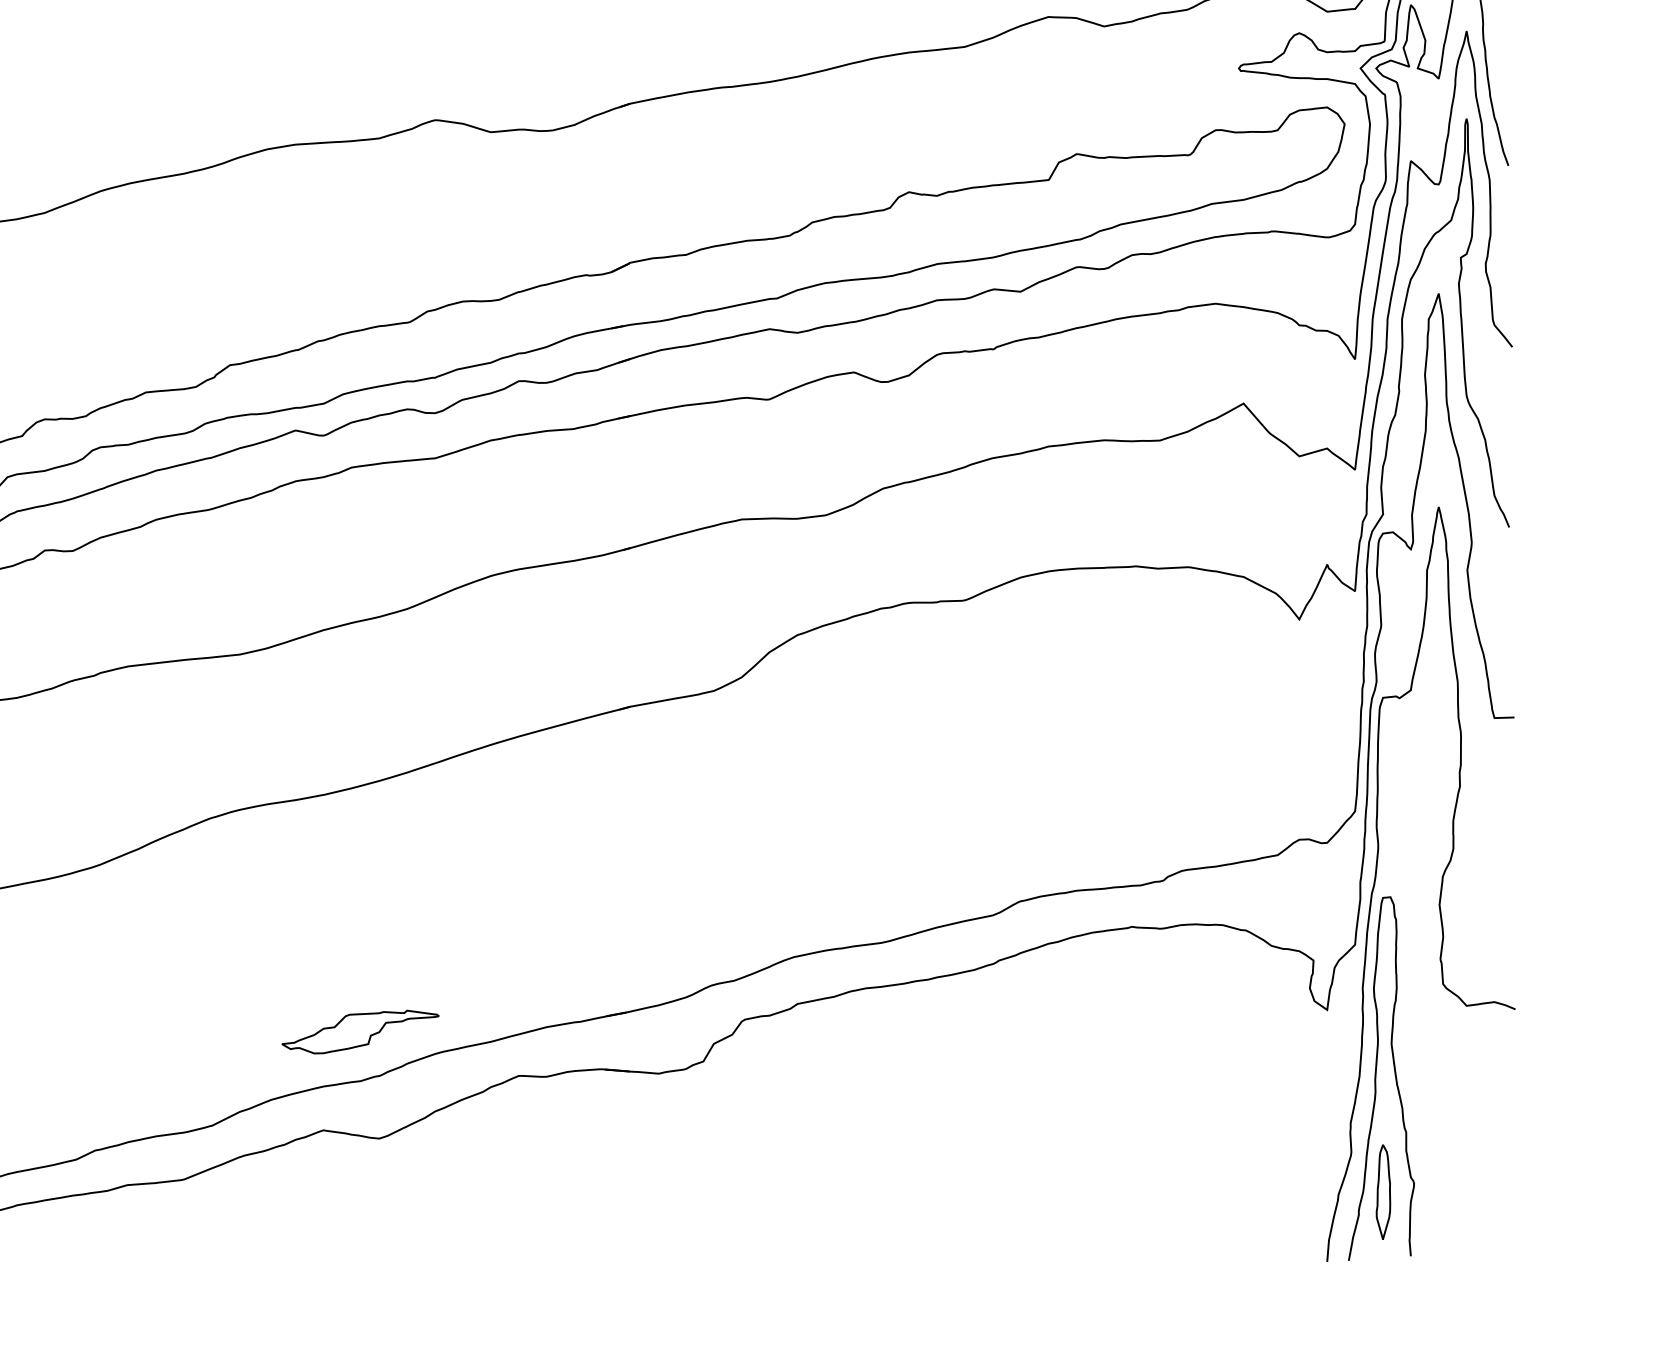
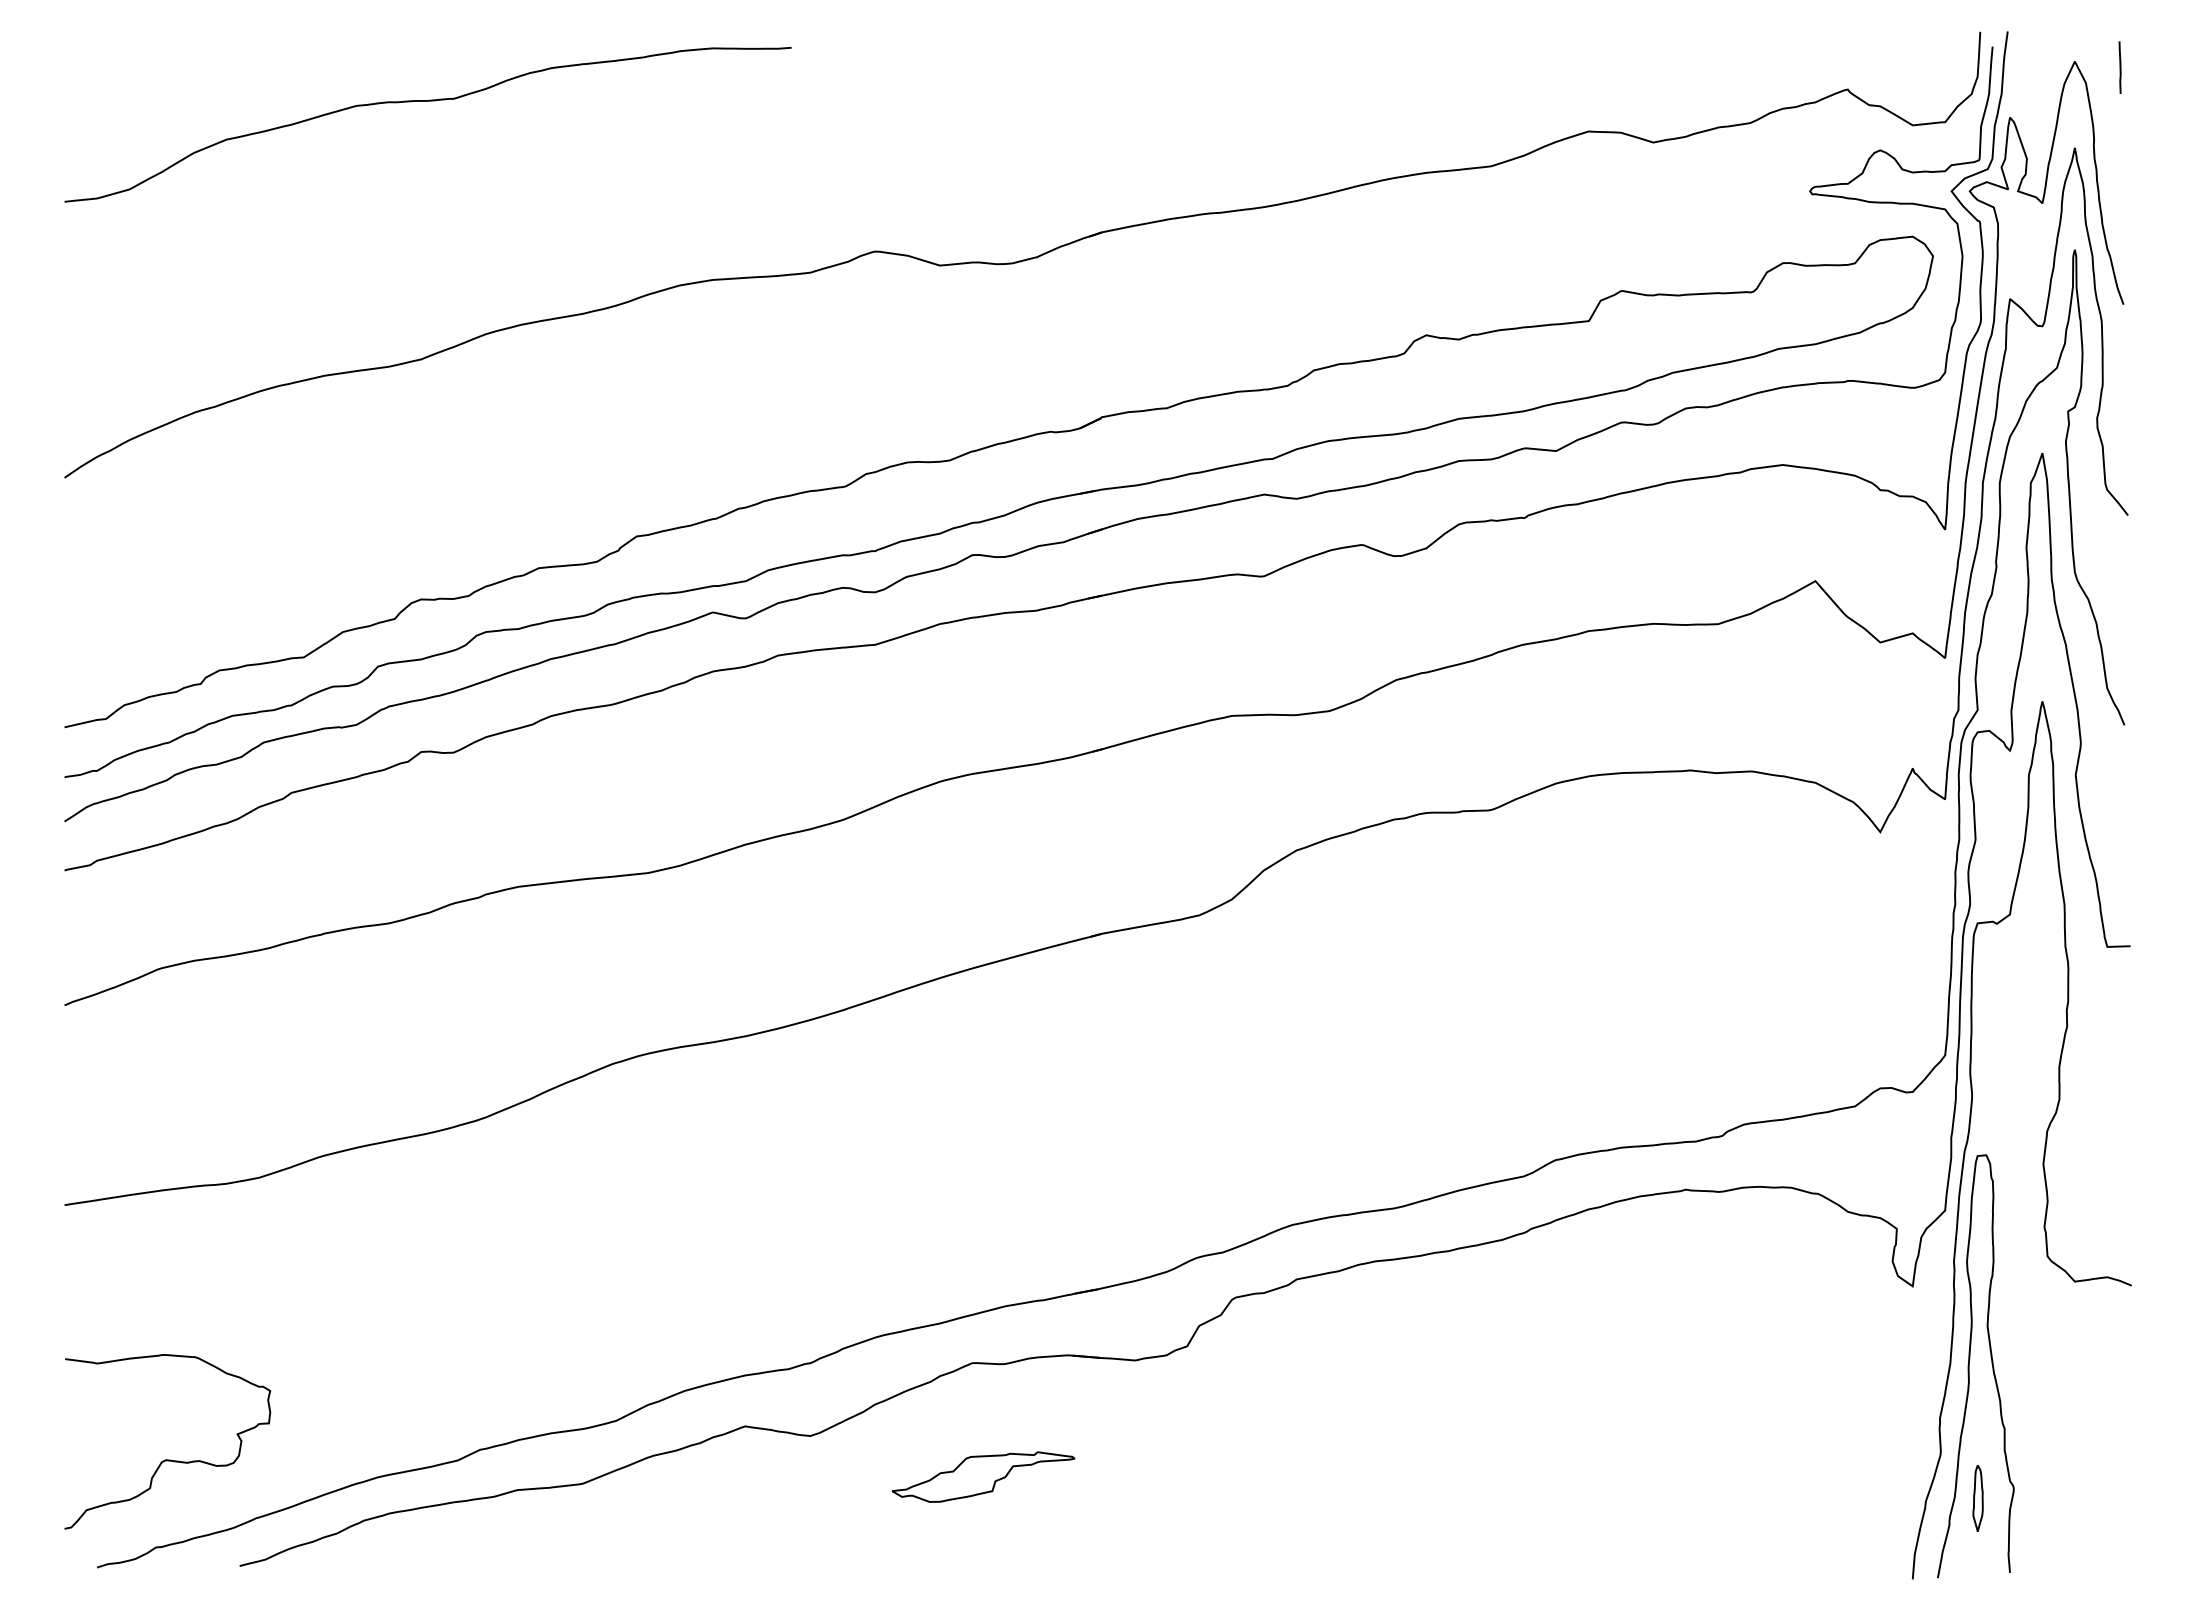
part: (360, 1031) -> (983, 1476), moved
part: (1382, 1192) -> (1977, 1498), size x0.6

